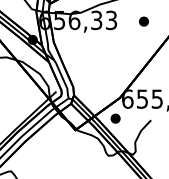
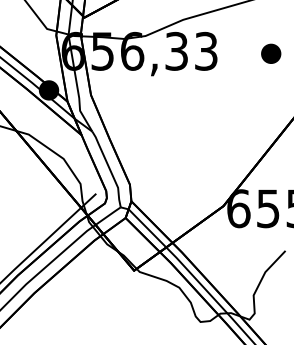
part: (115, 118) -> (214, 247), removed

